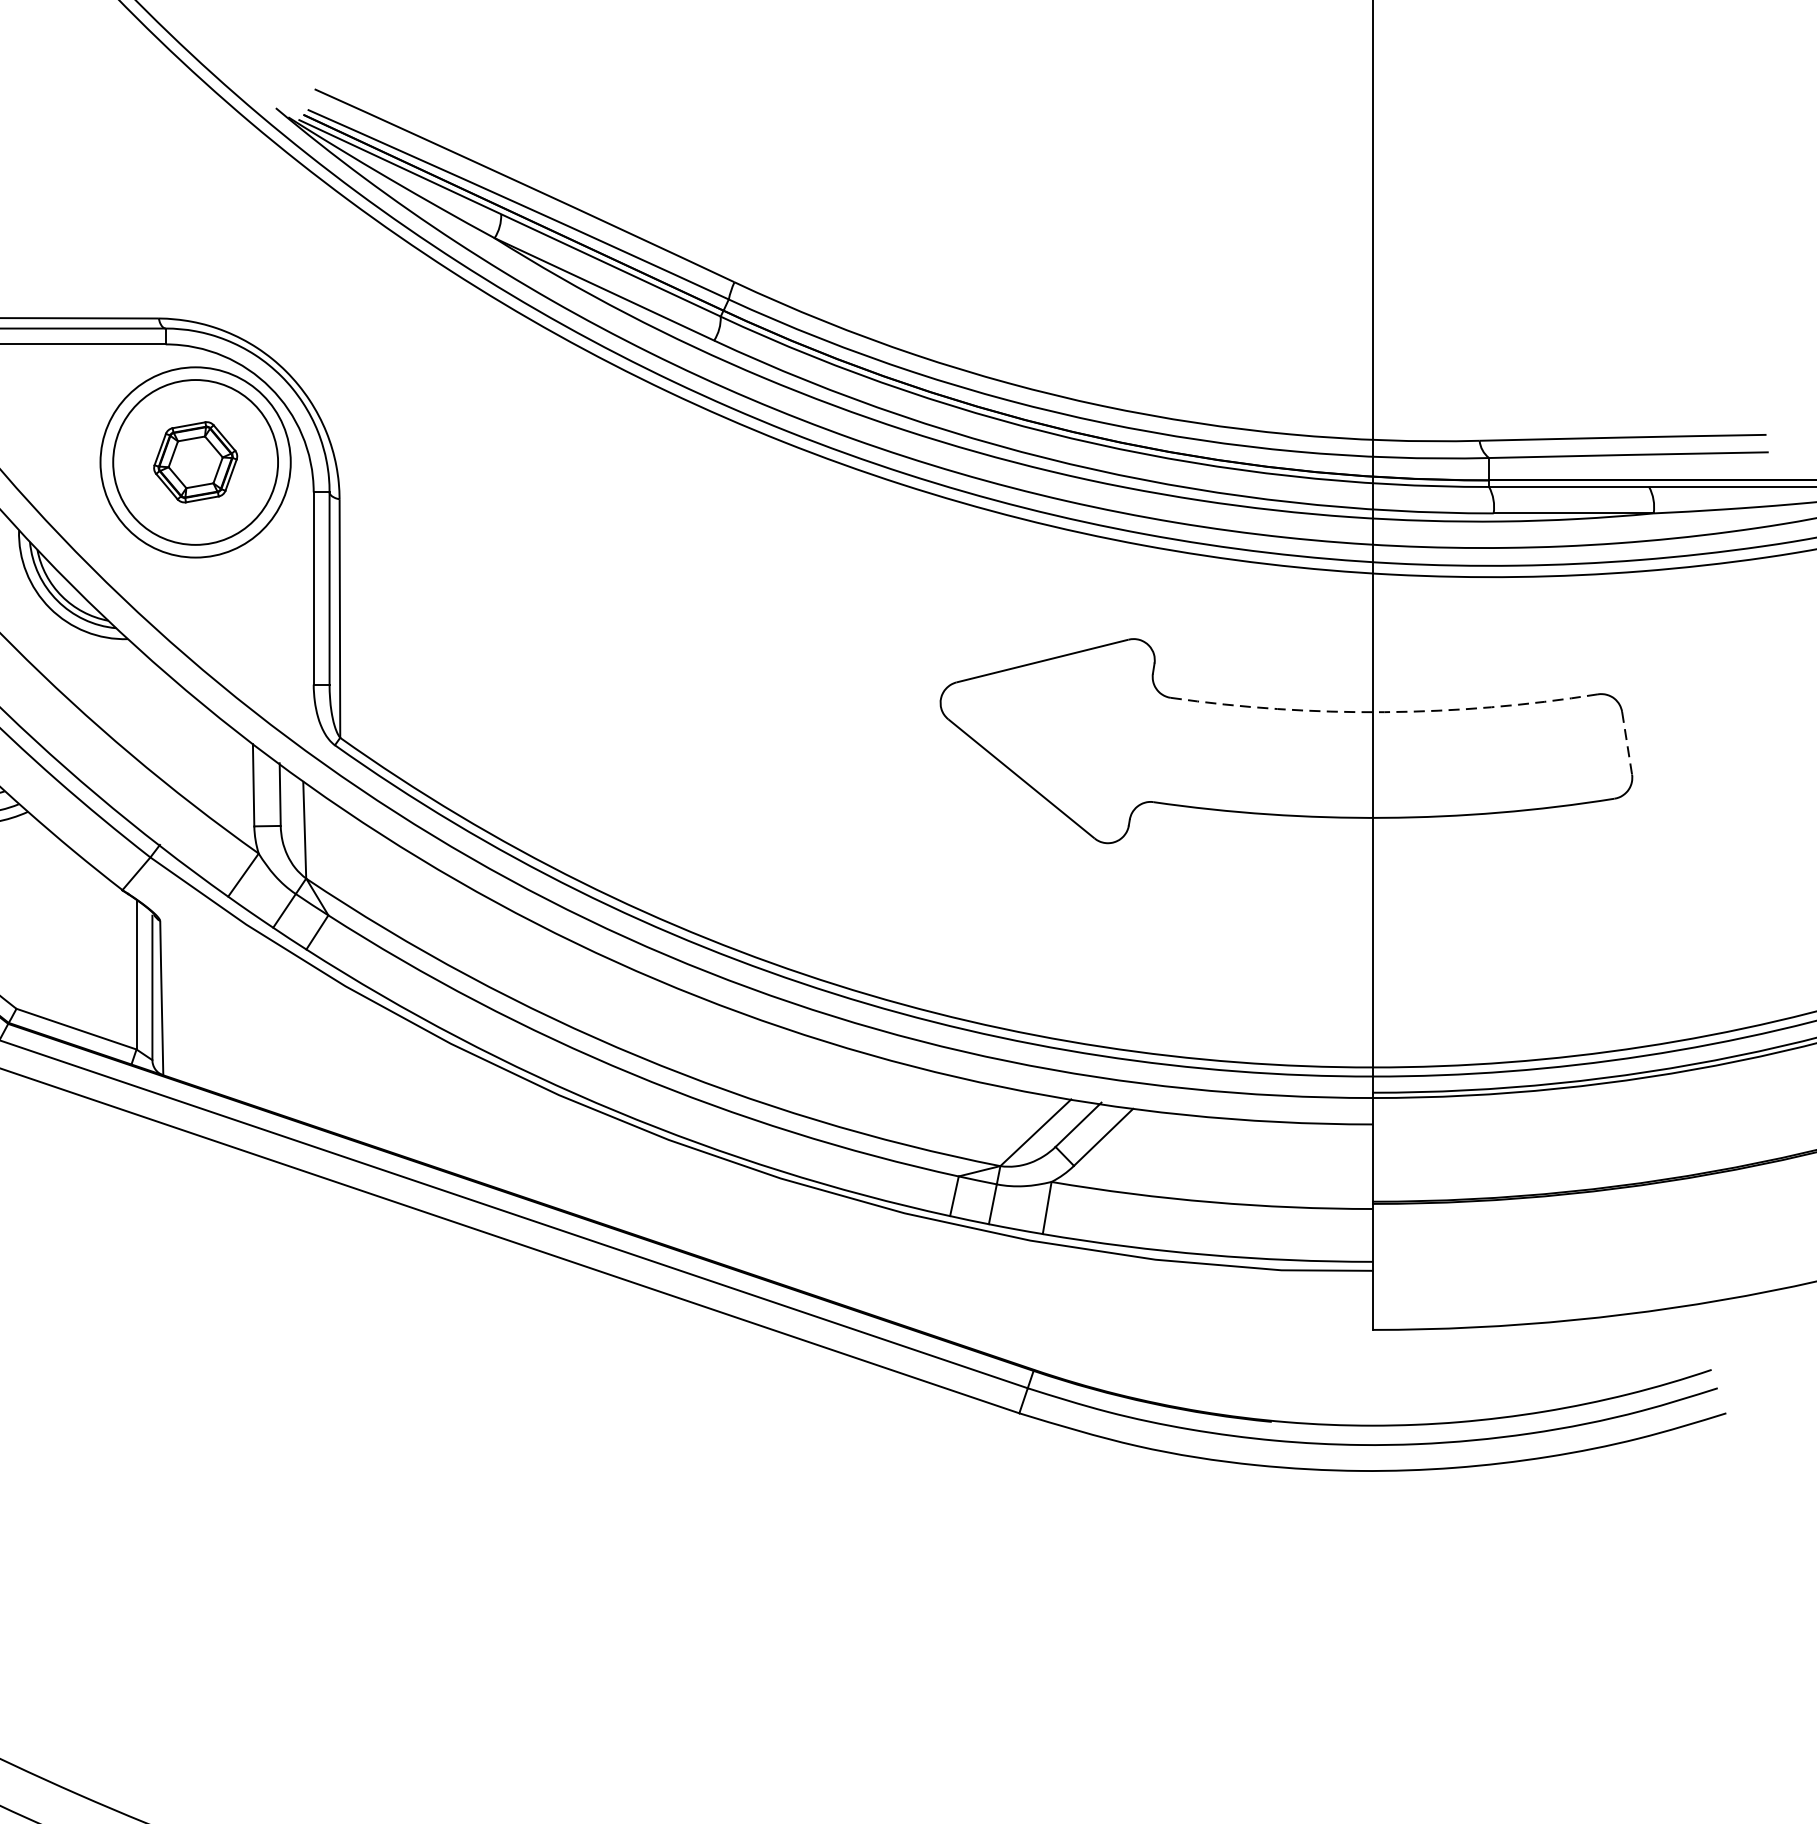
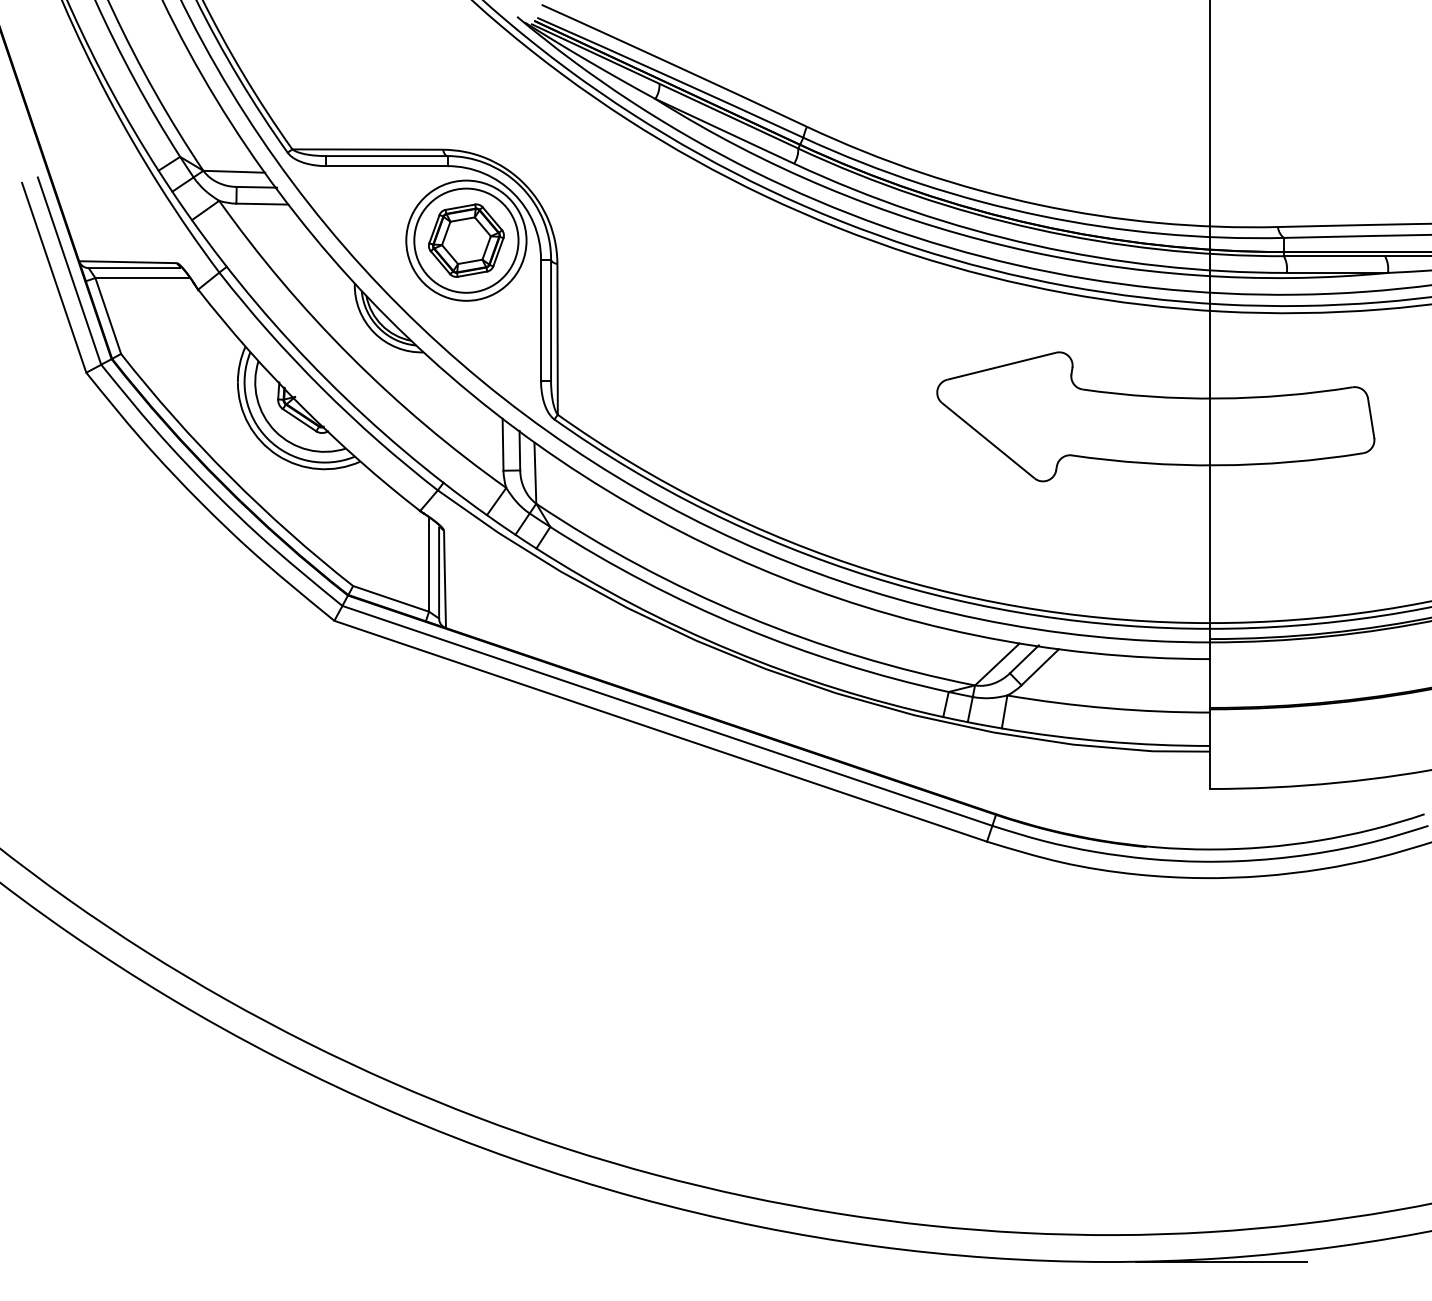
part: (195, 462) -> (466, 240), size x1.43
arc: (1383, 712) -> (1217, 398), dashed -> solid
line: (1627, 743) -> (1371, 418), dashed -> solid

